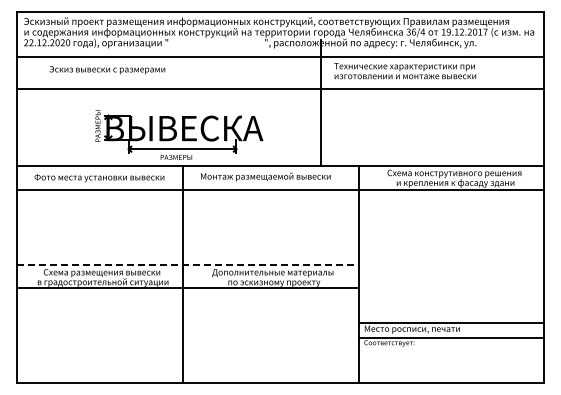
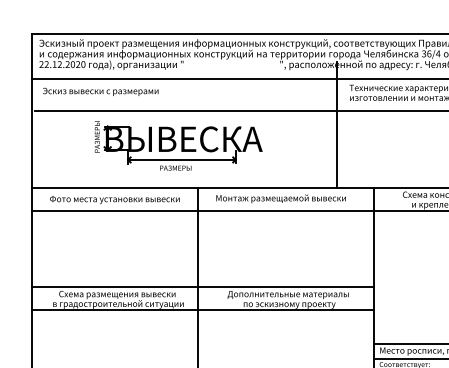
text: (107, 70) -> (100, 92), moved
part: (179, 134) -> (178, 145), moved
line: (187, 264) -> (202, 286), dashed -> solid

